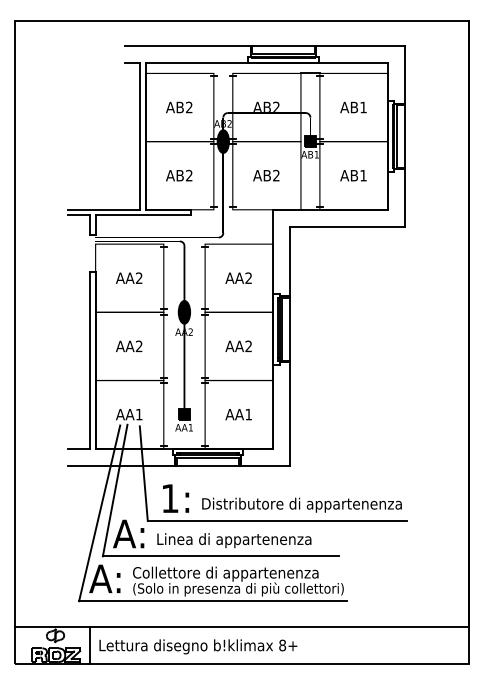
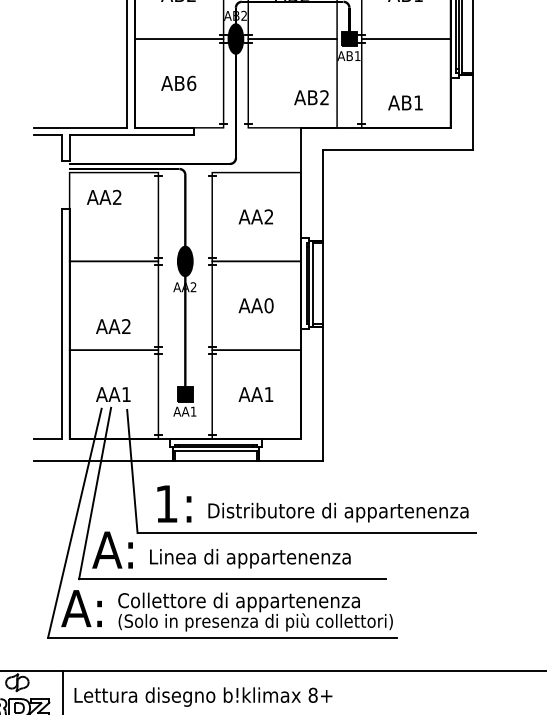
text: (189, 175) -> (191, 83), AB2 -> AB6
text: (266, 175) -> (311, 97), moved
text: (353, 175) -> (405, 102), moved
text: (129, 277) -> (104, 196), moved
text: (129, 345) -> (113, 325), moved
text: (248, 346) -> (268, 305), AA2 -> AA0

